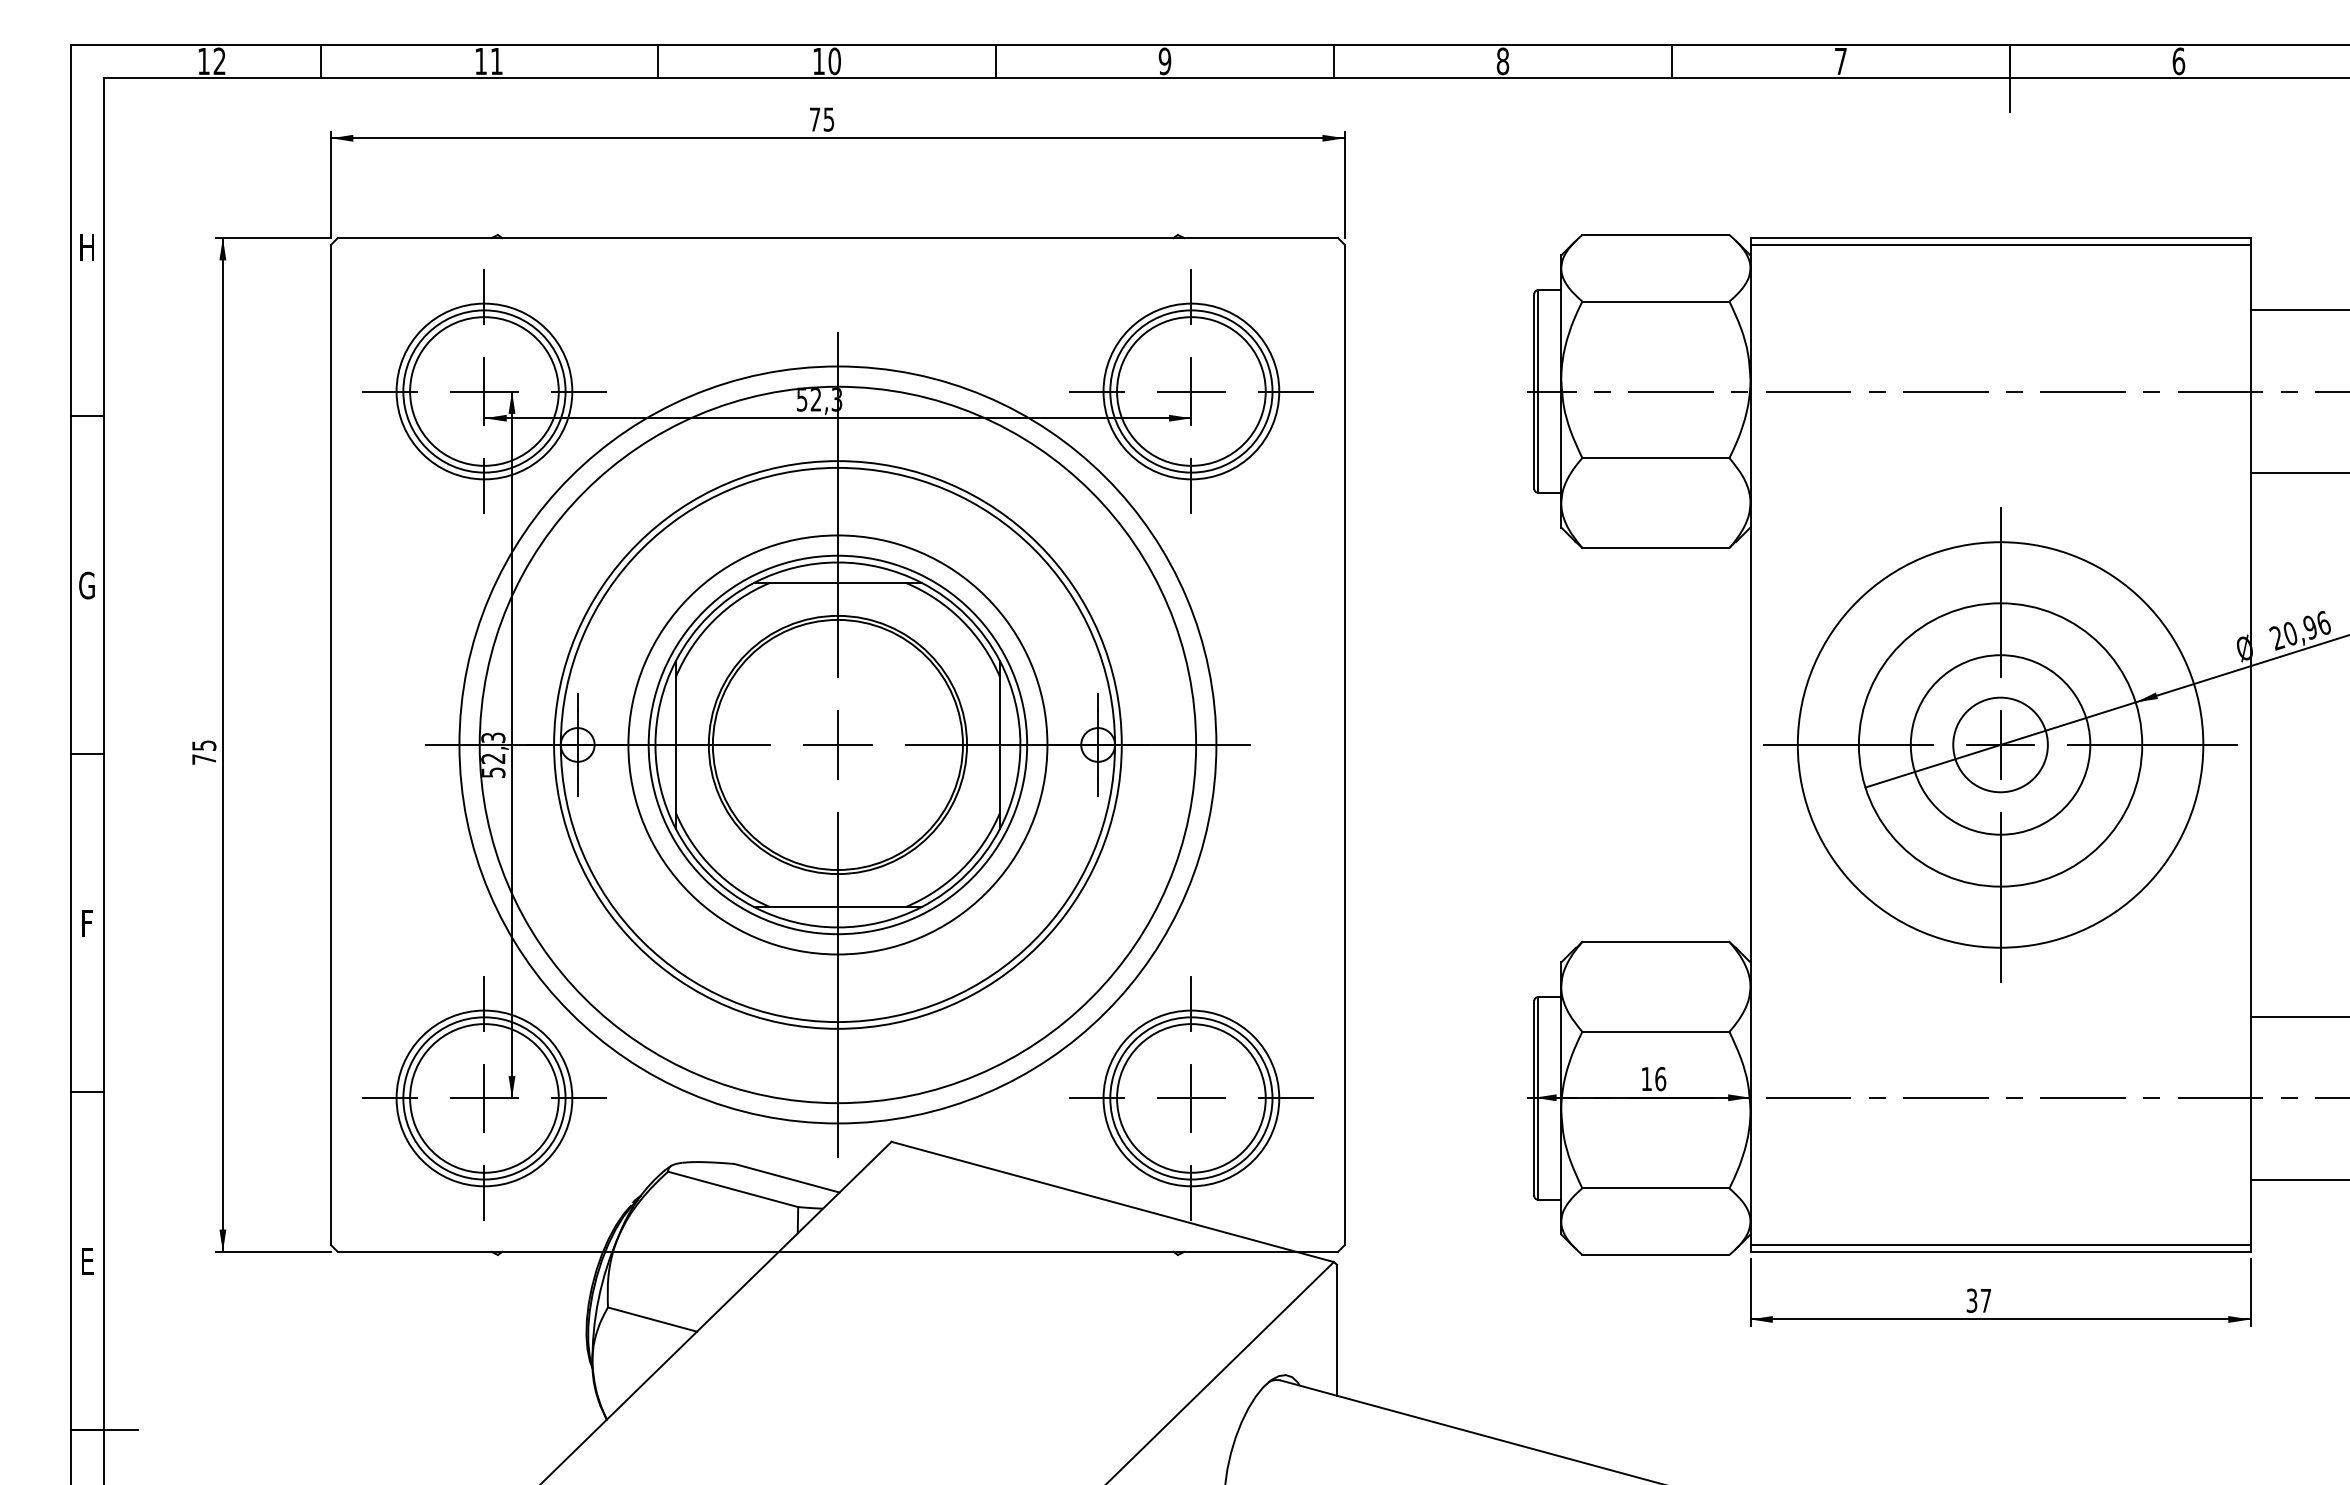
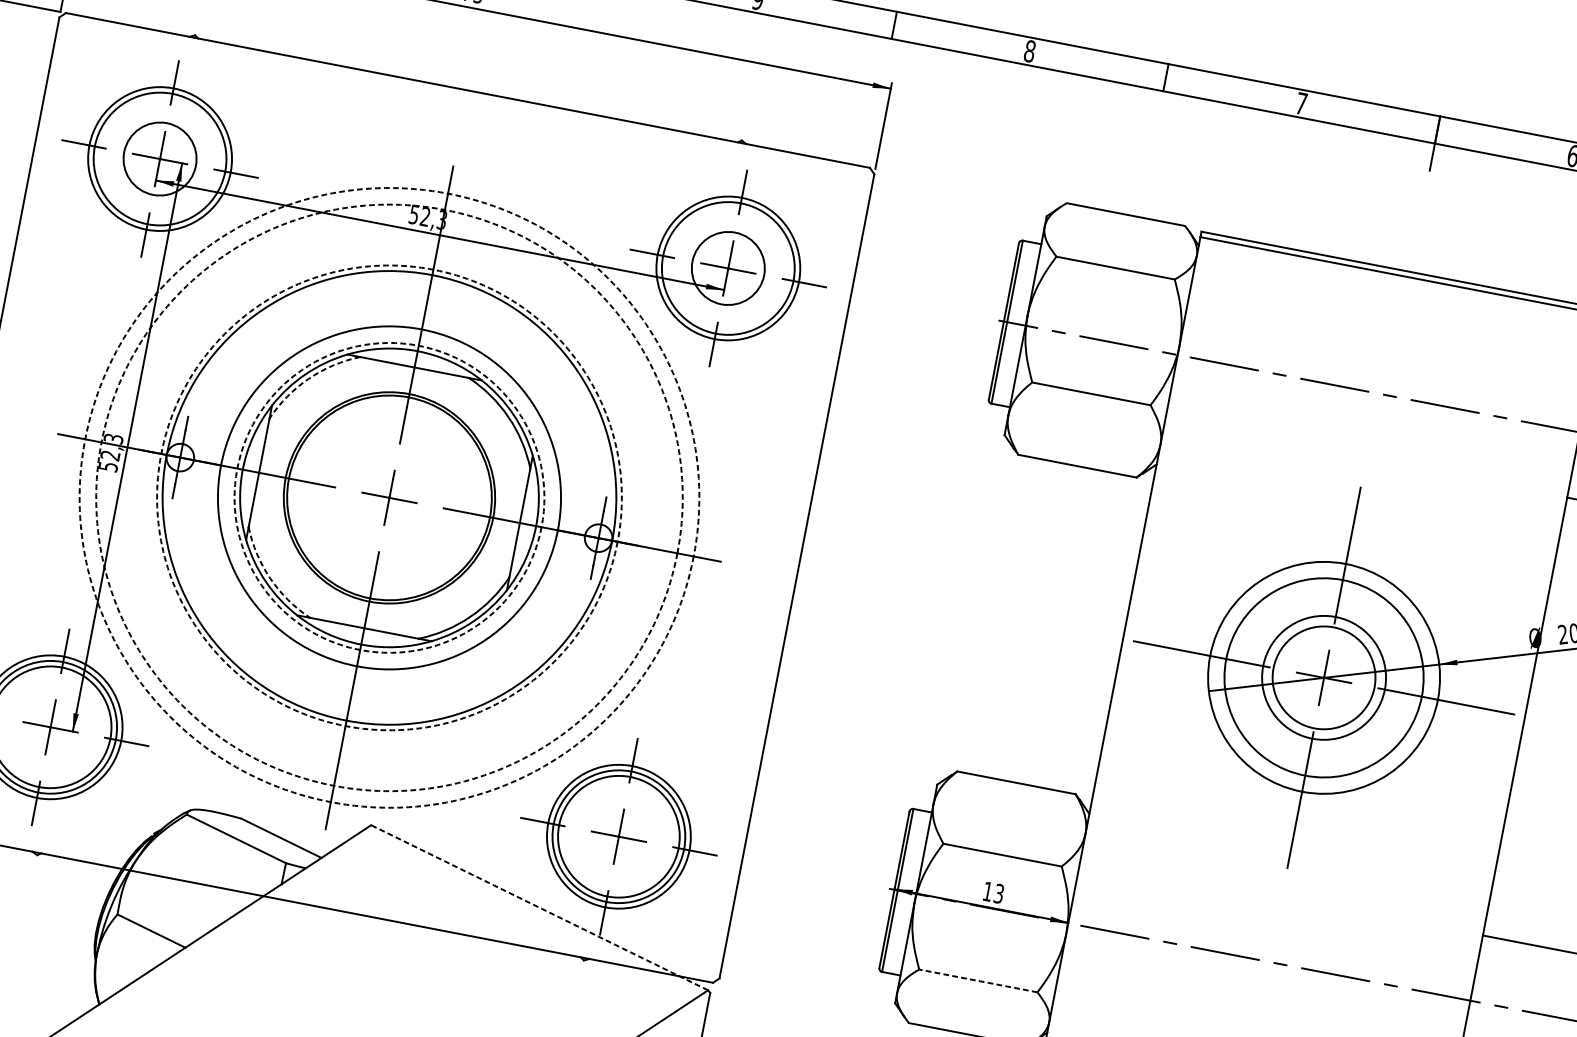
circle: (484, 391) -> (160, 159), size x0.6
circle: (1191, 391) -> (728, 268), size x0.6
arc: (713, 620) -> (308, 378), solid -> dashed
circle: (837, 744) -> (389, 497), solid -> dashed
circle: (837, 744) -> (389, 497), solid -> dashed
circle: (837, 744) -> (389, 497), solid -> dashed
circle: (837, 744) -> (389, 497), solid -> dashed
circle: (2000, 744) -> (1324, 677), size x0.6
circle: (2000, 744) -> (1324, 677), size x0.7
circle: (2000, 744) -> (1324, 677), size x1.6
arc: (713, 869) -> (270, 578), solid -> dashed
text: (1660, 1078) -> (999, 893), 16 -> 13
line: (1655, 1188) -> (978, 980), solid -> dashed
line: (1112, 1201) -> (539, 907), solid -> dashed

